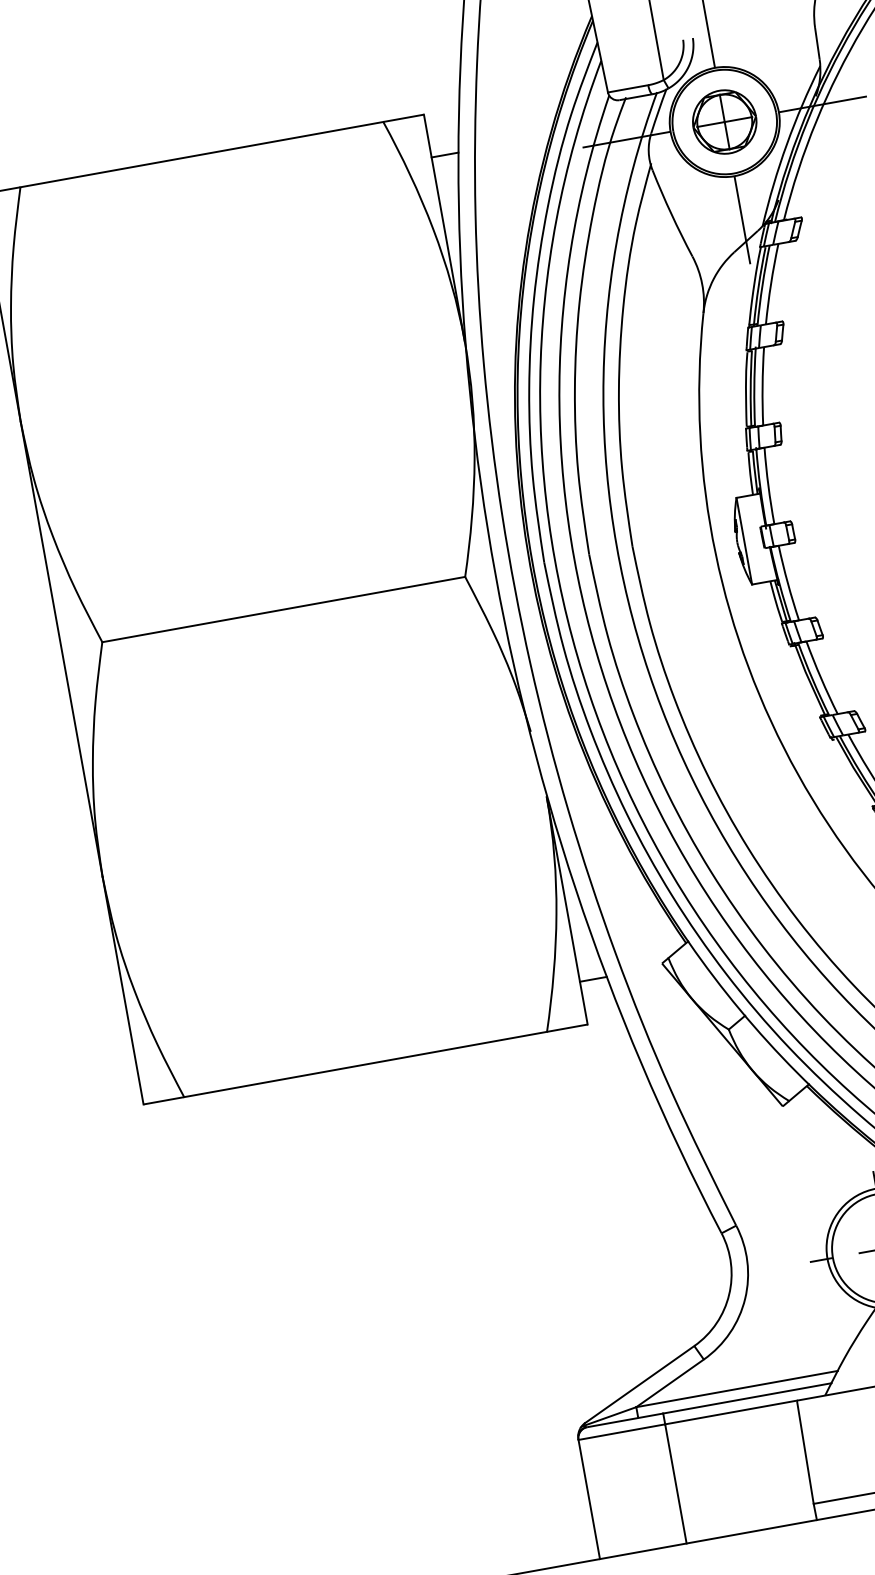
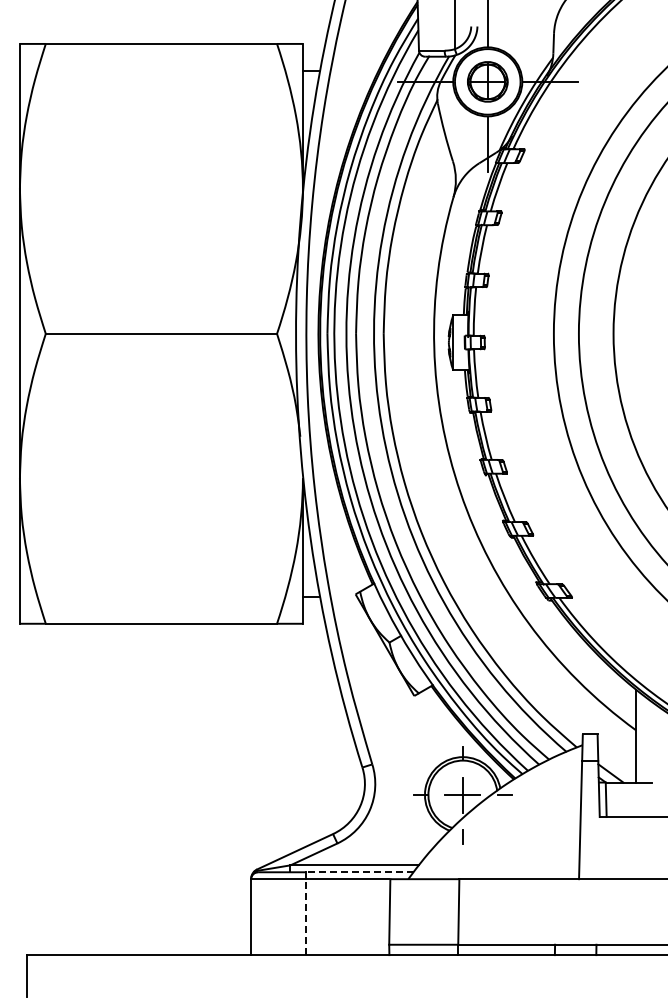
line: (748, 1398) -> (360, 872), solid -> dashed
line: (676, 1484) -> (306, 917), solid -> dashed

